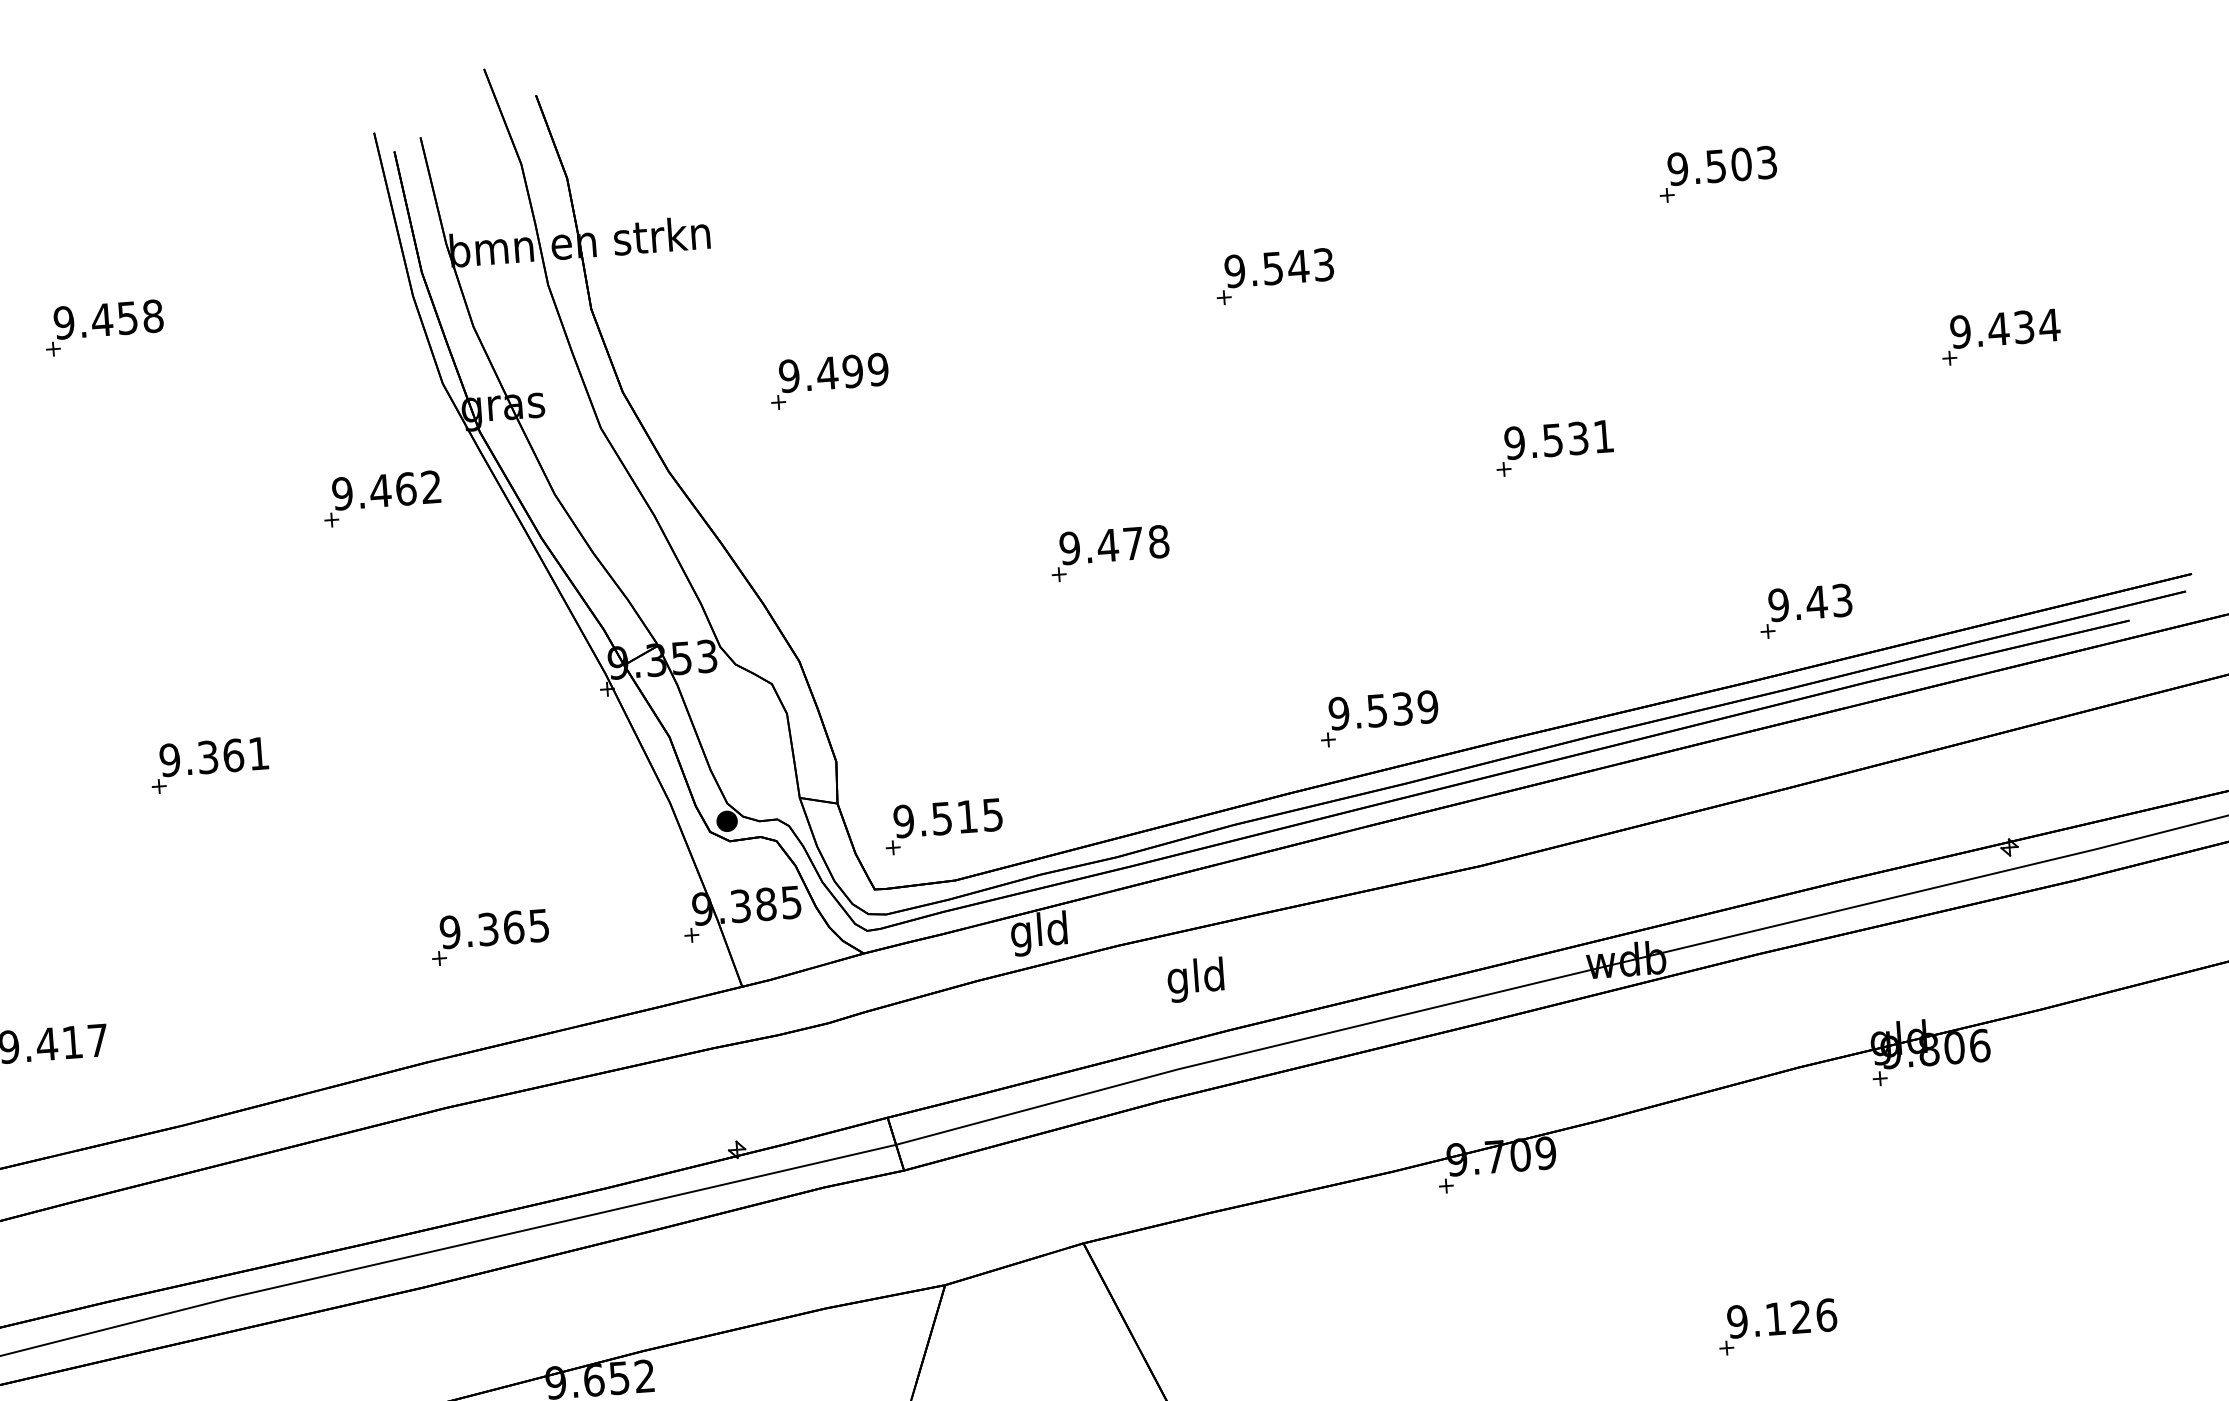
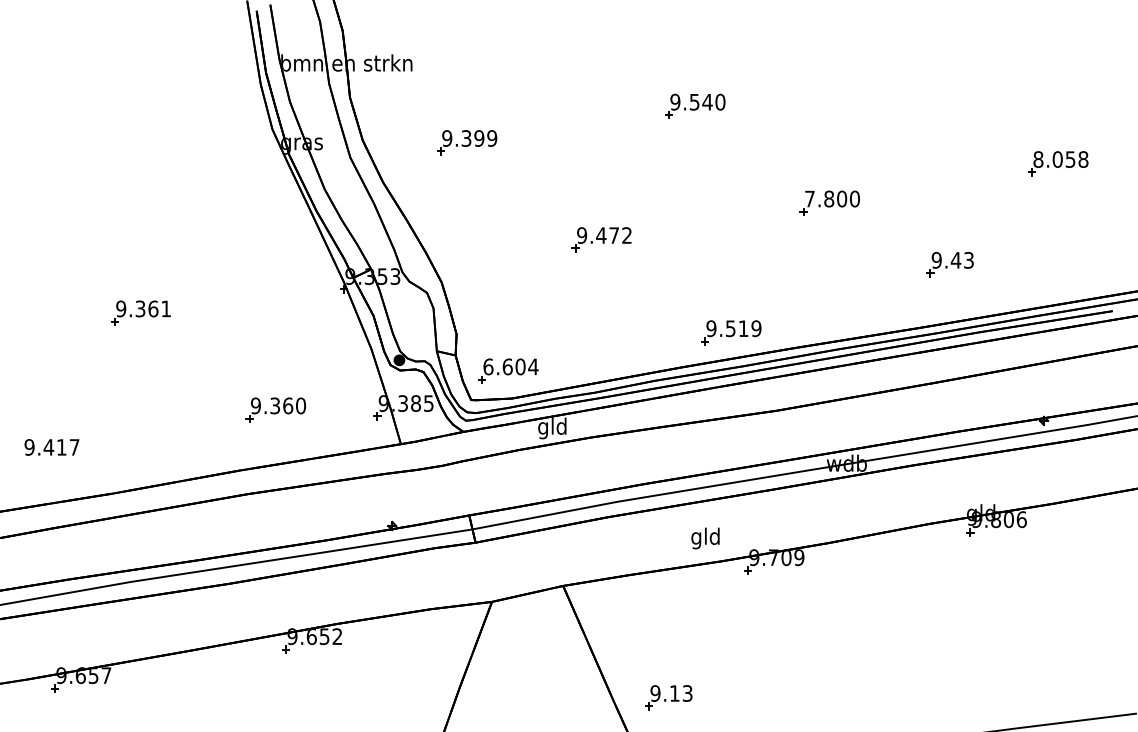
part: (1716, 172) -> (921, 70), removed
text: (1323, 263) -> (720, 101), 9.543 -> 9.540
part: (102, 327) -> (103, 88), removed
text: (2004, 328) -> (1060, 159), 9.434 -> 8.058
text: (827, 373) -> (466, 138), 9.499 -> 9.399
text: (1557, 438) -> (831, 198), 9.531 -> 7.800
part: (381, 497) -> (237, 184), removed
text: (1159, 541) -> (627, 235), 9.478 -> 9.472
part: (1804, 611) -> (949, 264), moved
text: (1402, 708) -> (743, 328), 9.539 -> 9.519
text: (947, 817) -> (510, 366), 9.515 -> 6.604
text: (540, 924) -> (301, 405), 9.365 -> 9.360
text: (1195, 979) -> (705, 538), moved
part: (1777, 1326) -> (909, 653), removed

